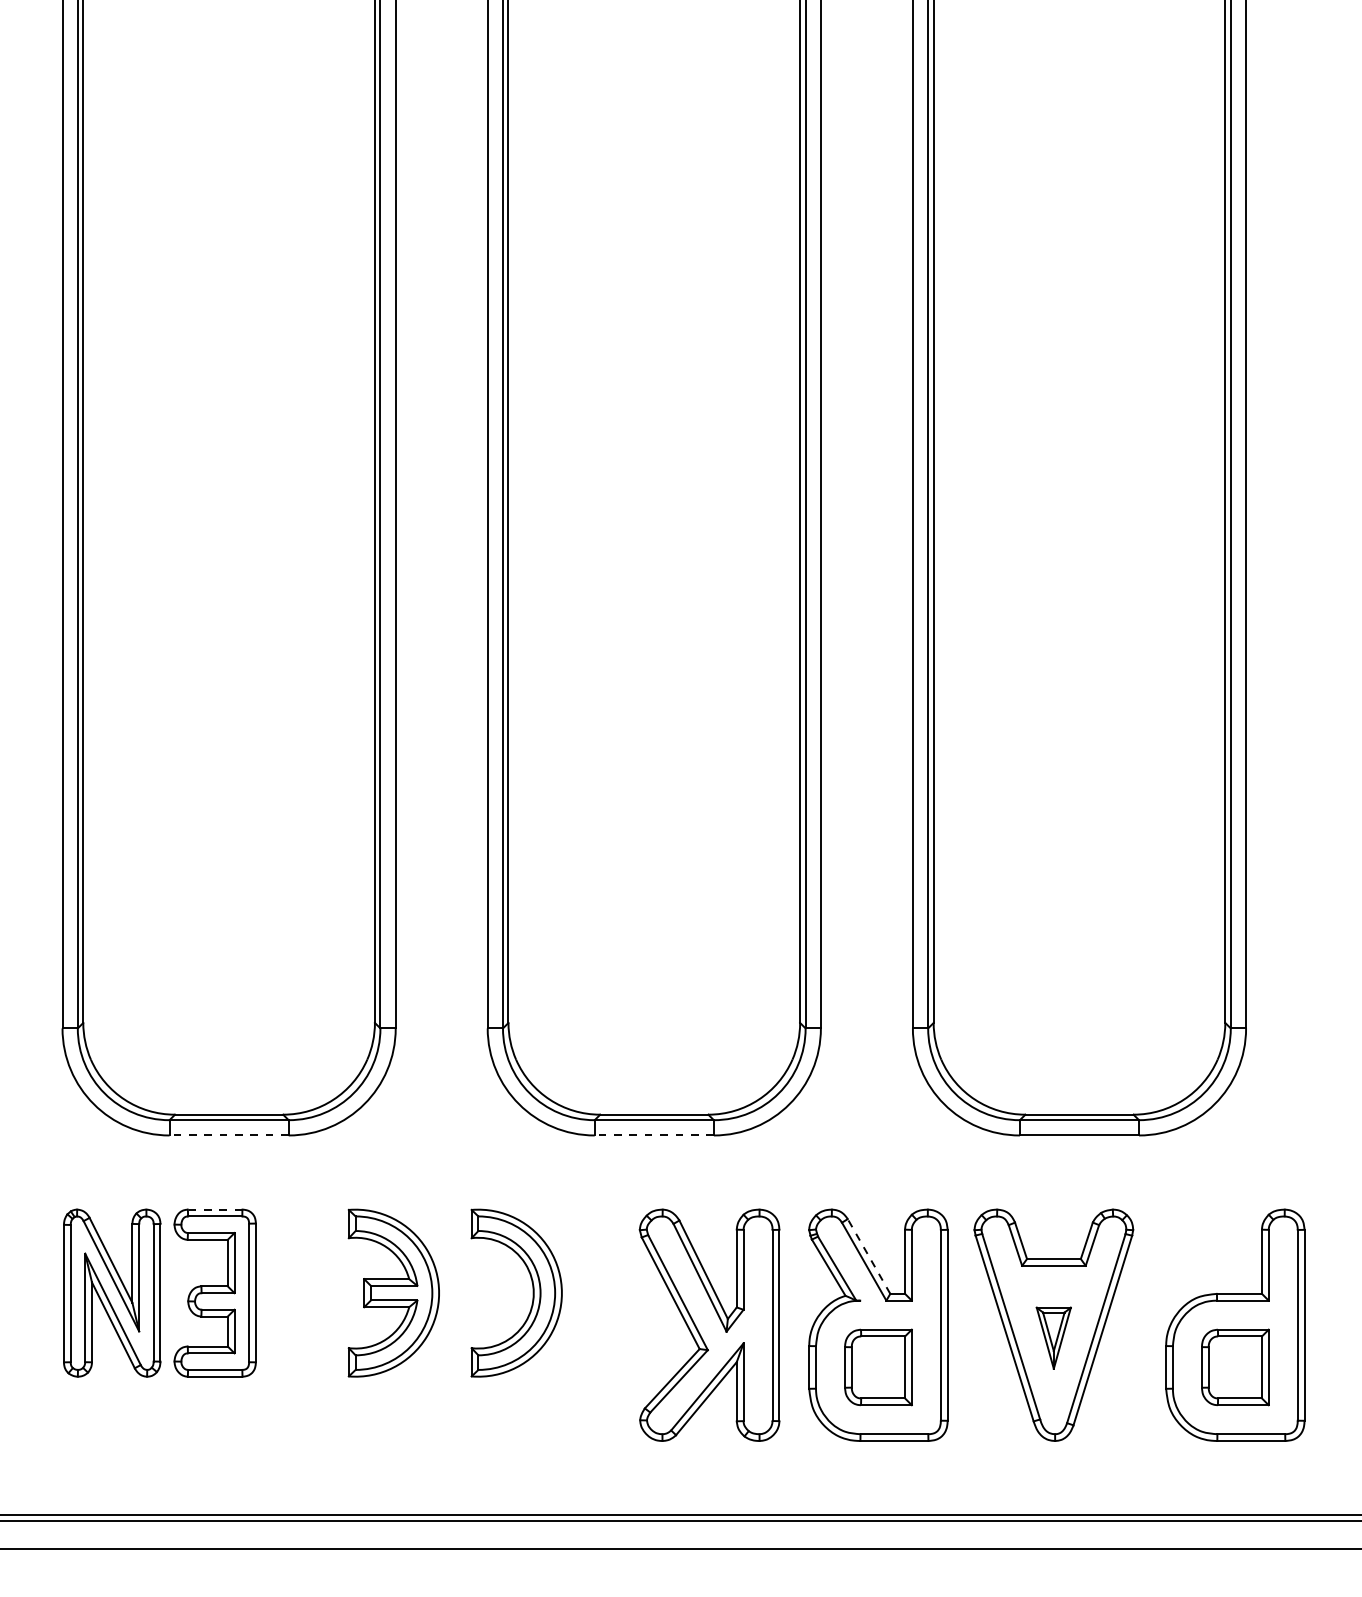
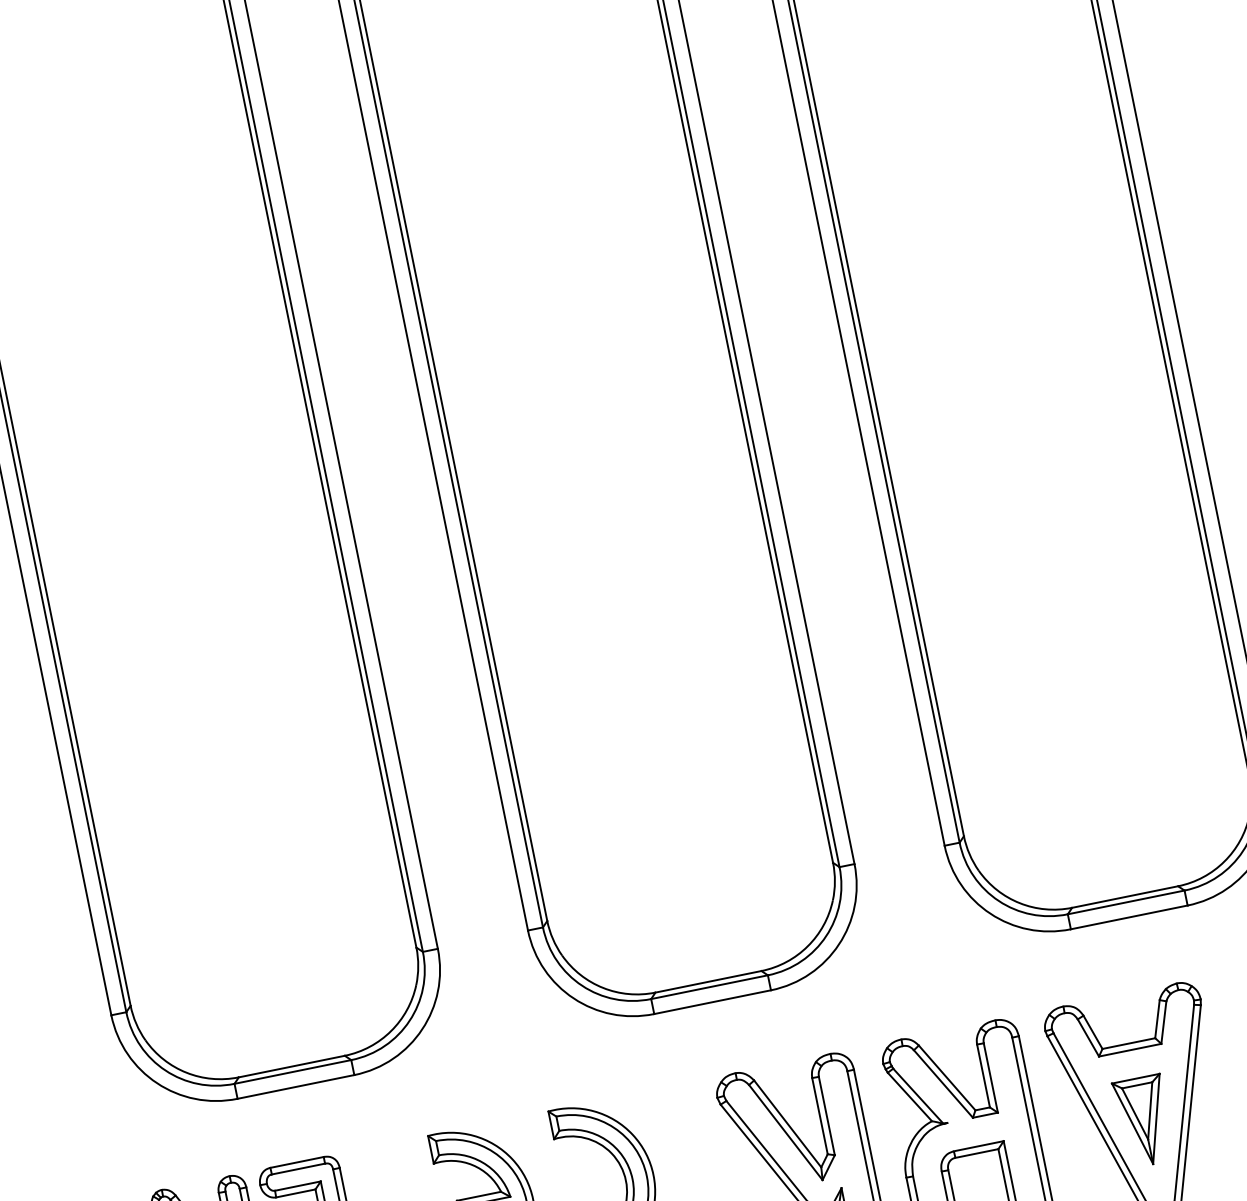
line: (229, 1135) -> (296, 1086), dashed -> solid
line: (654, 1135) -> (712, 1002), dashed -> solid
line: (214, 1209) -> (296, 1162), dashed -> solid
line: (868, 1256) -> (946, 1078), dashed -> solid
part: (1053, 1337) -> (1144, 1120), size x1.43

